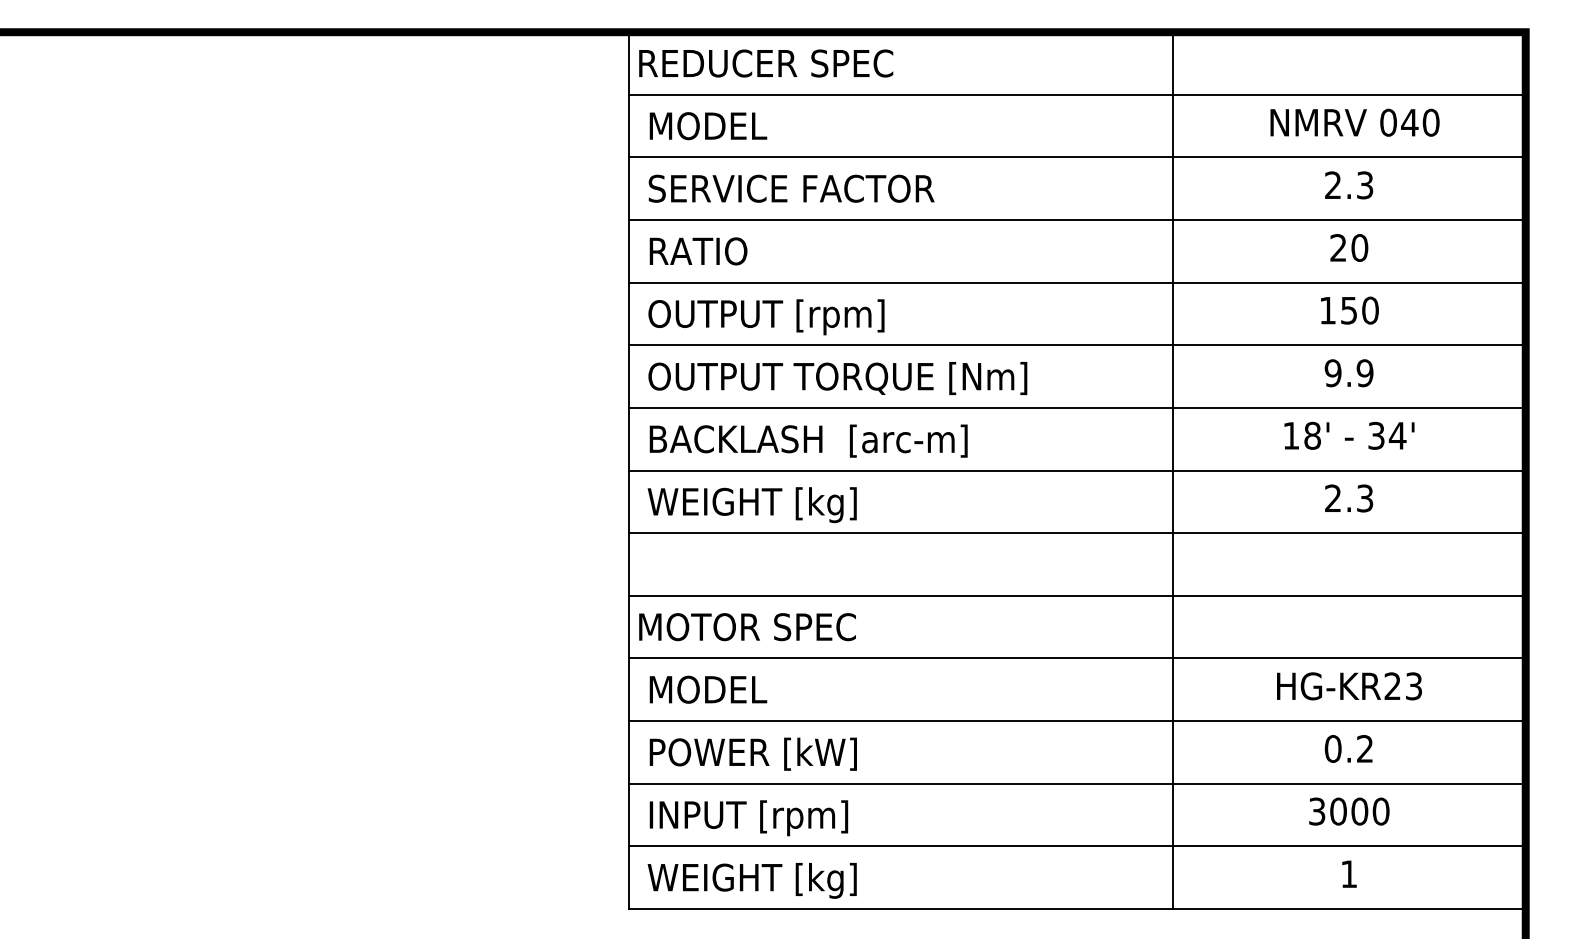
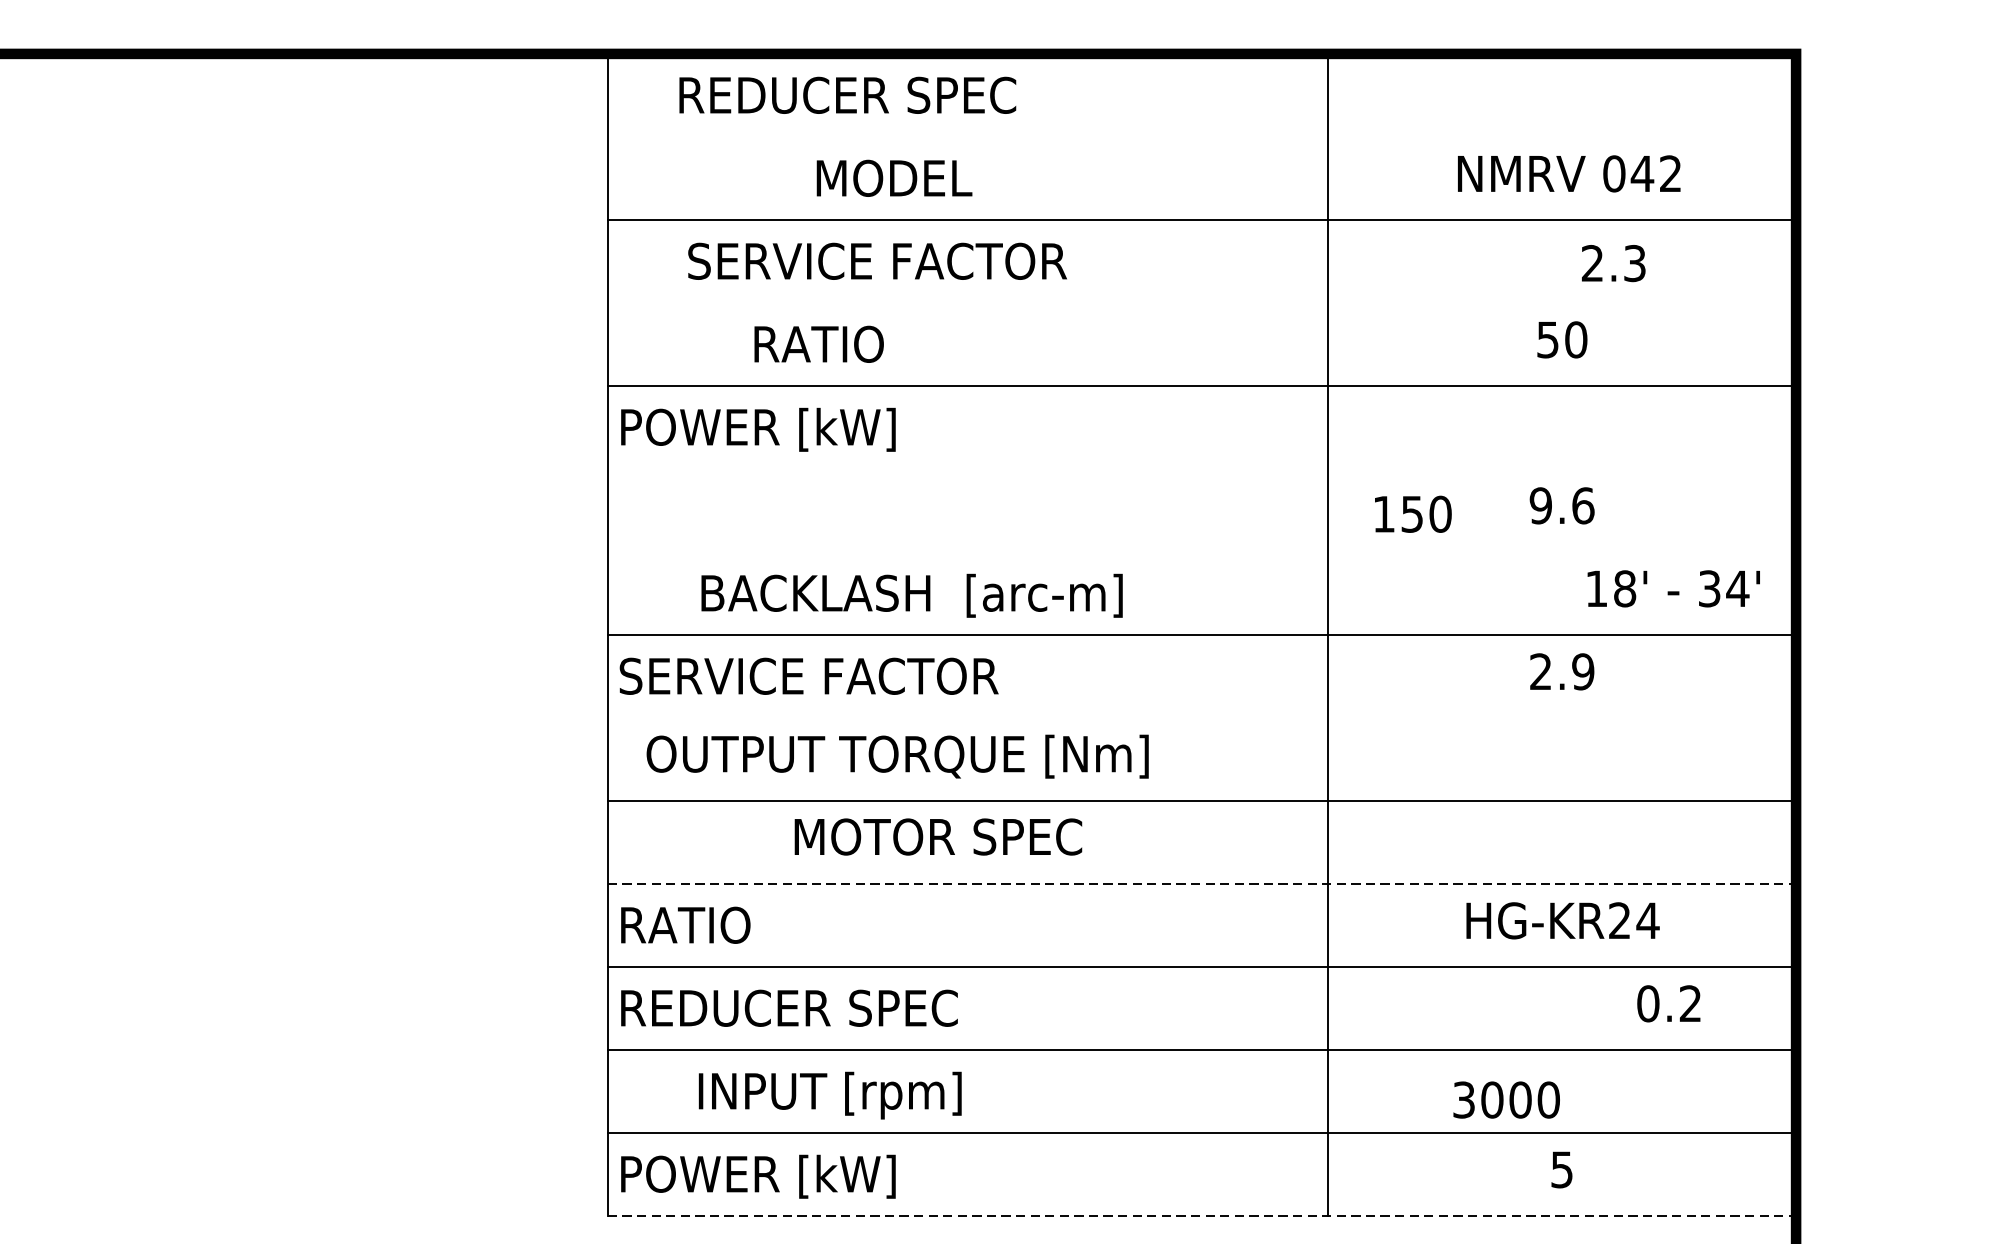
text: (766, 63) -> (848, 95), moved
line: (1077, 94) -> (1202, 136), removed
text: (1430, 122) -> (1669, 173), 040 -> 042
text: (708, 126) -> (894, 178), moved
text: (1349, 185) -> (1614, 263), moved
text: (791, 188) -> (877, 261), moved
line: (1077, 220) -> (1202, 303), removed
text: (1338, 247) -> (1547, 339), 20 -> 50
text: (698, 251) -> (819, 344), moved
text: (1349, 310) -> (1412, 514), moved
text: (761, 317) -> (783, 431), OUTPUT [rpm] -> POWER [kW]
line: (1077, 345) -> (1202, 469), removed
text: (1364, 373) -> (1582, 506), 9.9 -> 9.6
text: (837, 378) -> (897, 756), moved
line: (1077, 407) -> (1202, 551), removed
text: (1349, 435) -> (1673, 588), moved
text: (808, 440) -> (911, 594), moved
text: (1364, 498) -> (1582, 671), 2.3 -> 2.9
text: (780, 505) -> (808, 681), WEIGHT [kg] -> SERVICE FACTOR
line: (1077, 533) -> (1202, 718), removed
text: (747, 627) -> (938, 837), moved
line: (1077, 658) -> (1202, 883), solid -> dashed
text: (1413, 686) -> (1647, 921), HG-KR23 -> HG-KR24
text: (703, 689) -> (706, 924), MODEL -> RATIO
text: (1348, 748) -> (1668, 1003), moved
text: (766, 753) -> (789, 1009), POWER [kW] -> REDUCER SPEC
text: (1349, 811) -> (1506, 1099), moved
text: (748, 818) -> (829, 1095), moved
text: (1348, 874) -> (1561, 1170), 1 -> 5
text: (747, 880) -> (764, 1178), WEIGHT [kg] -> POWER [kW]
line: (1077, 908) -> (1202, 1215), solid -> dashed

